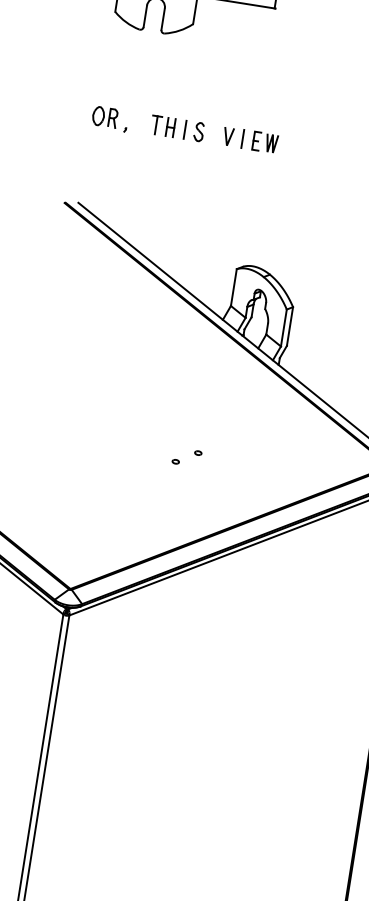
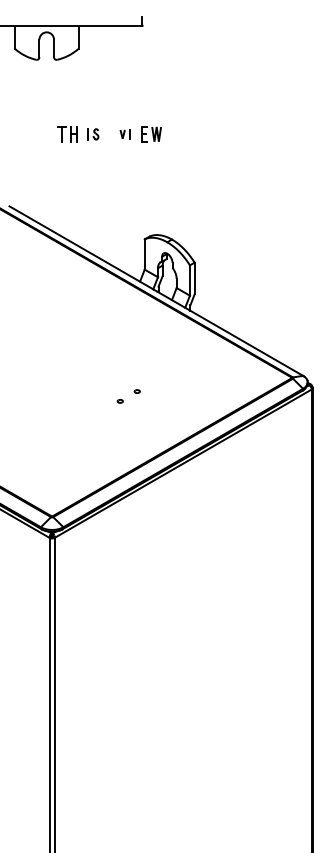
part: (110, 119) -> (24, 135), removed
part: (194, 131) -> (93, 134), size x0.7
part: (232, 137) -> (124, 134), size x0.6

